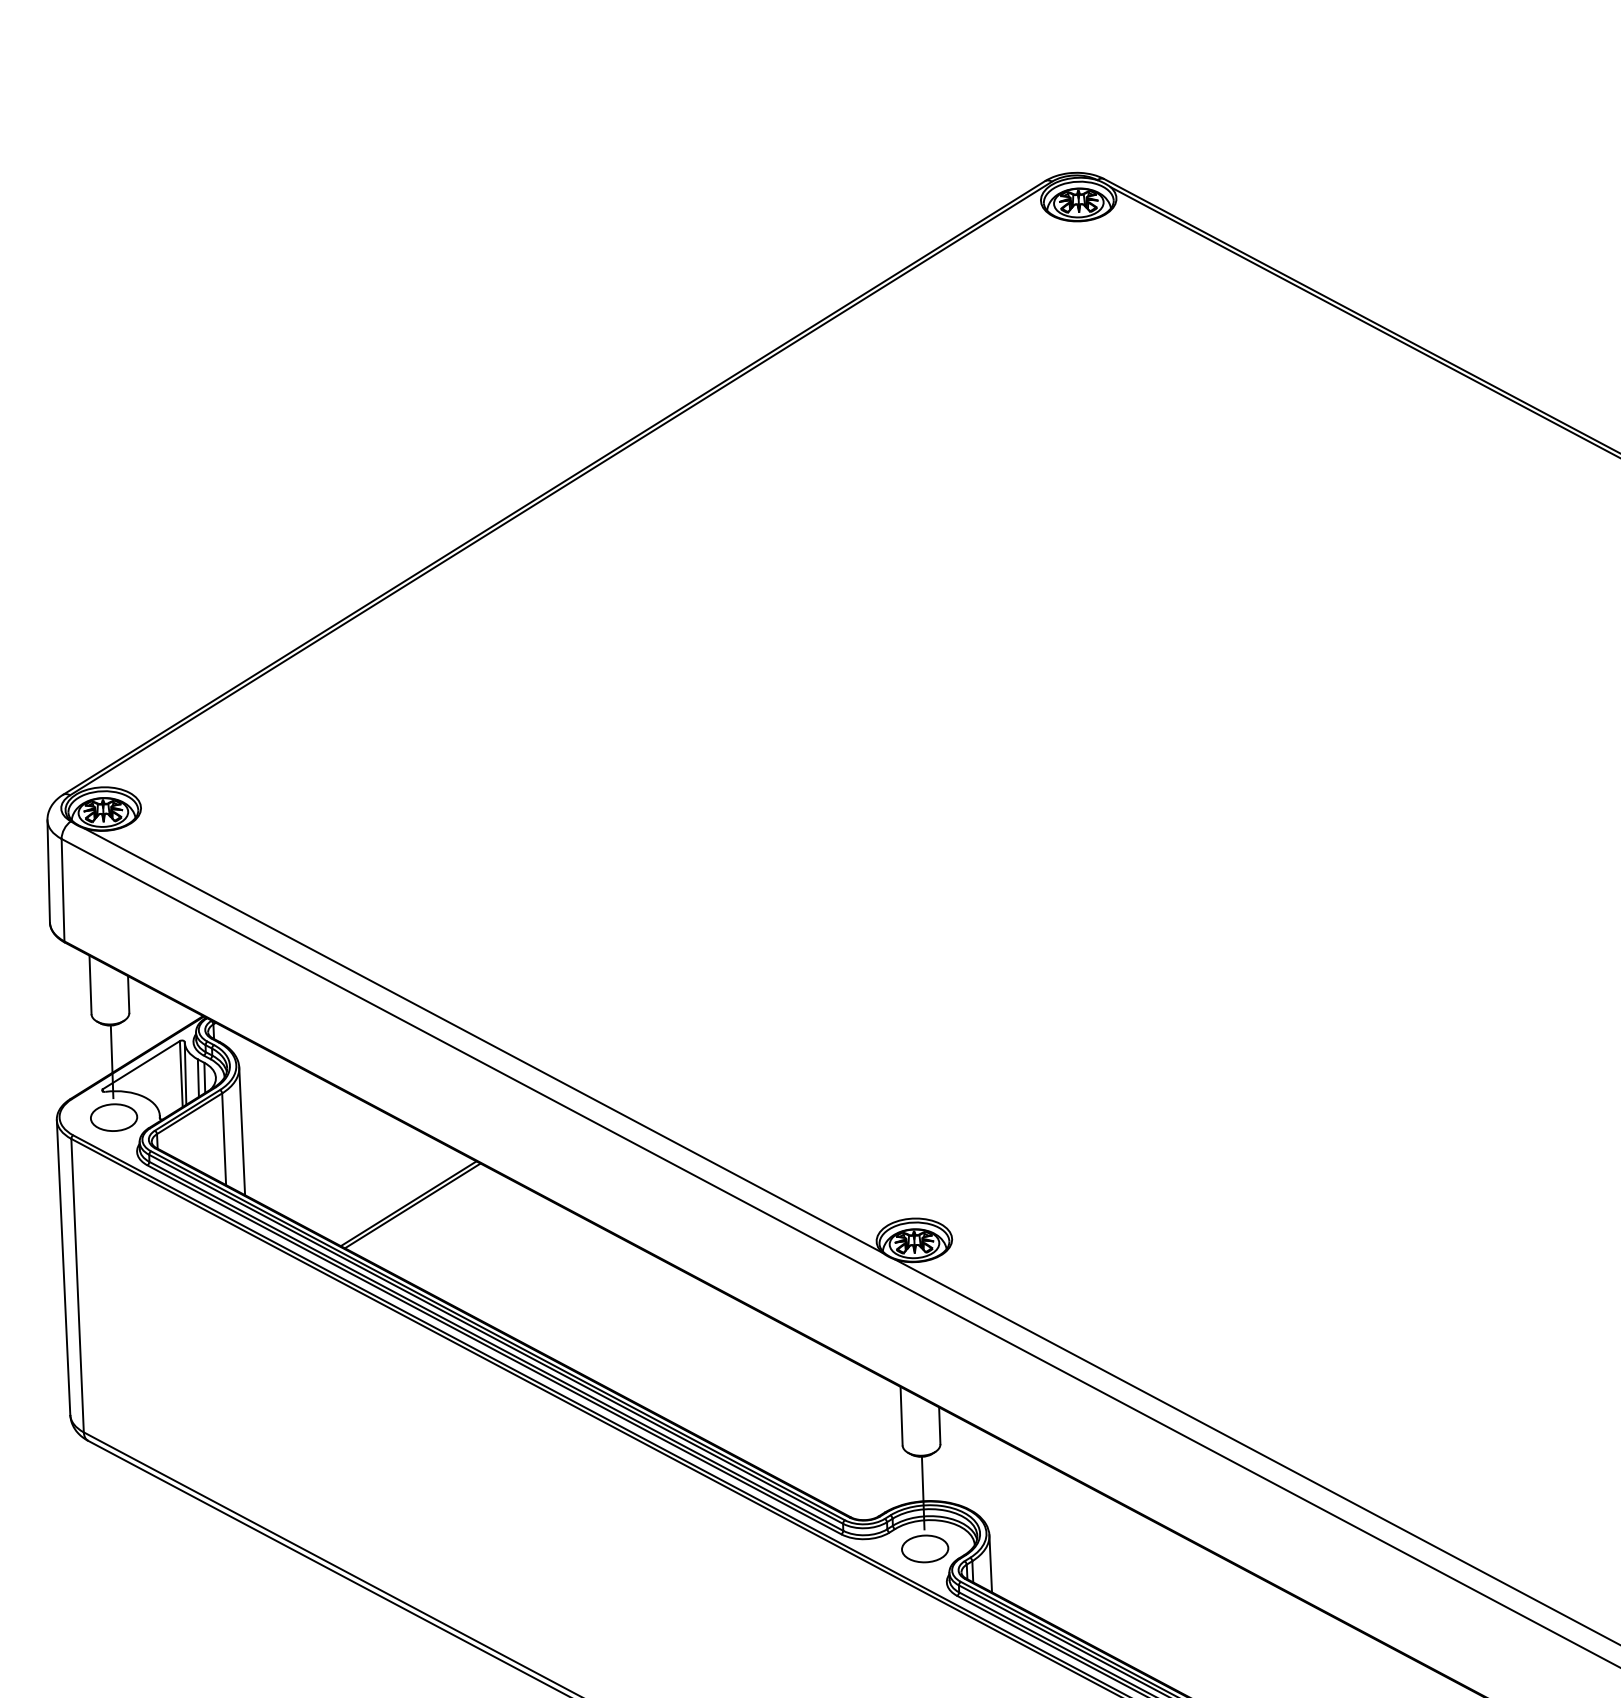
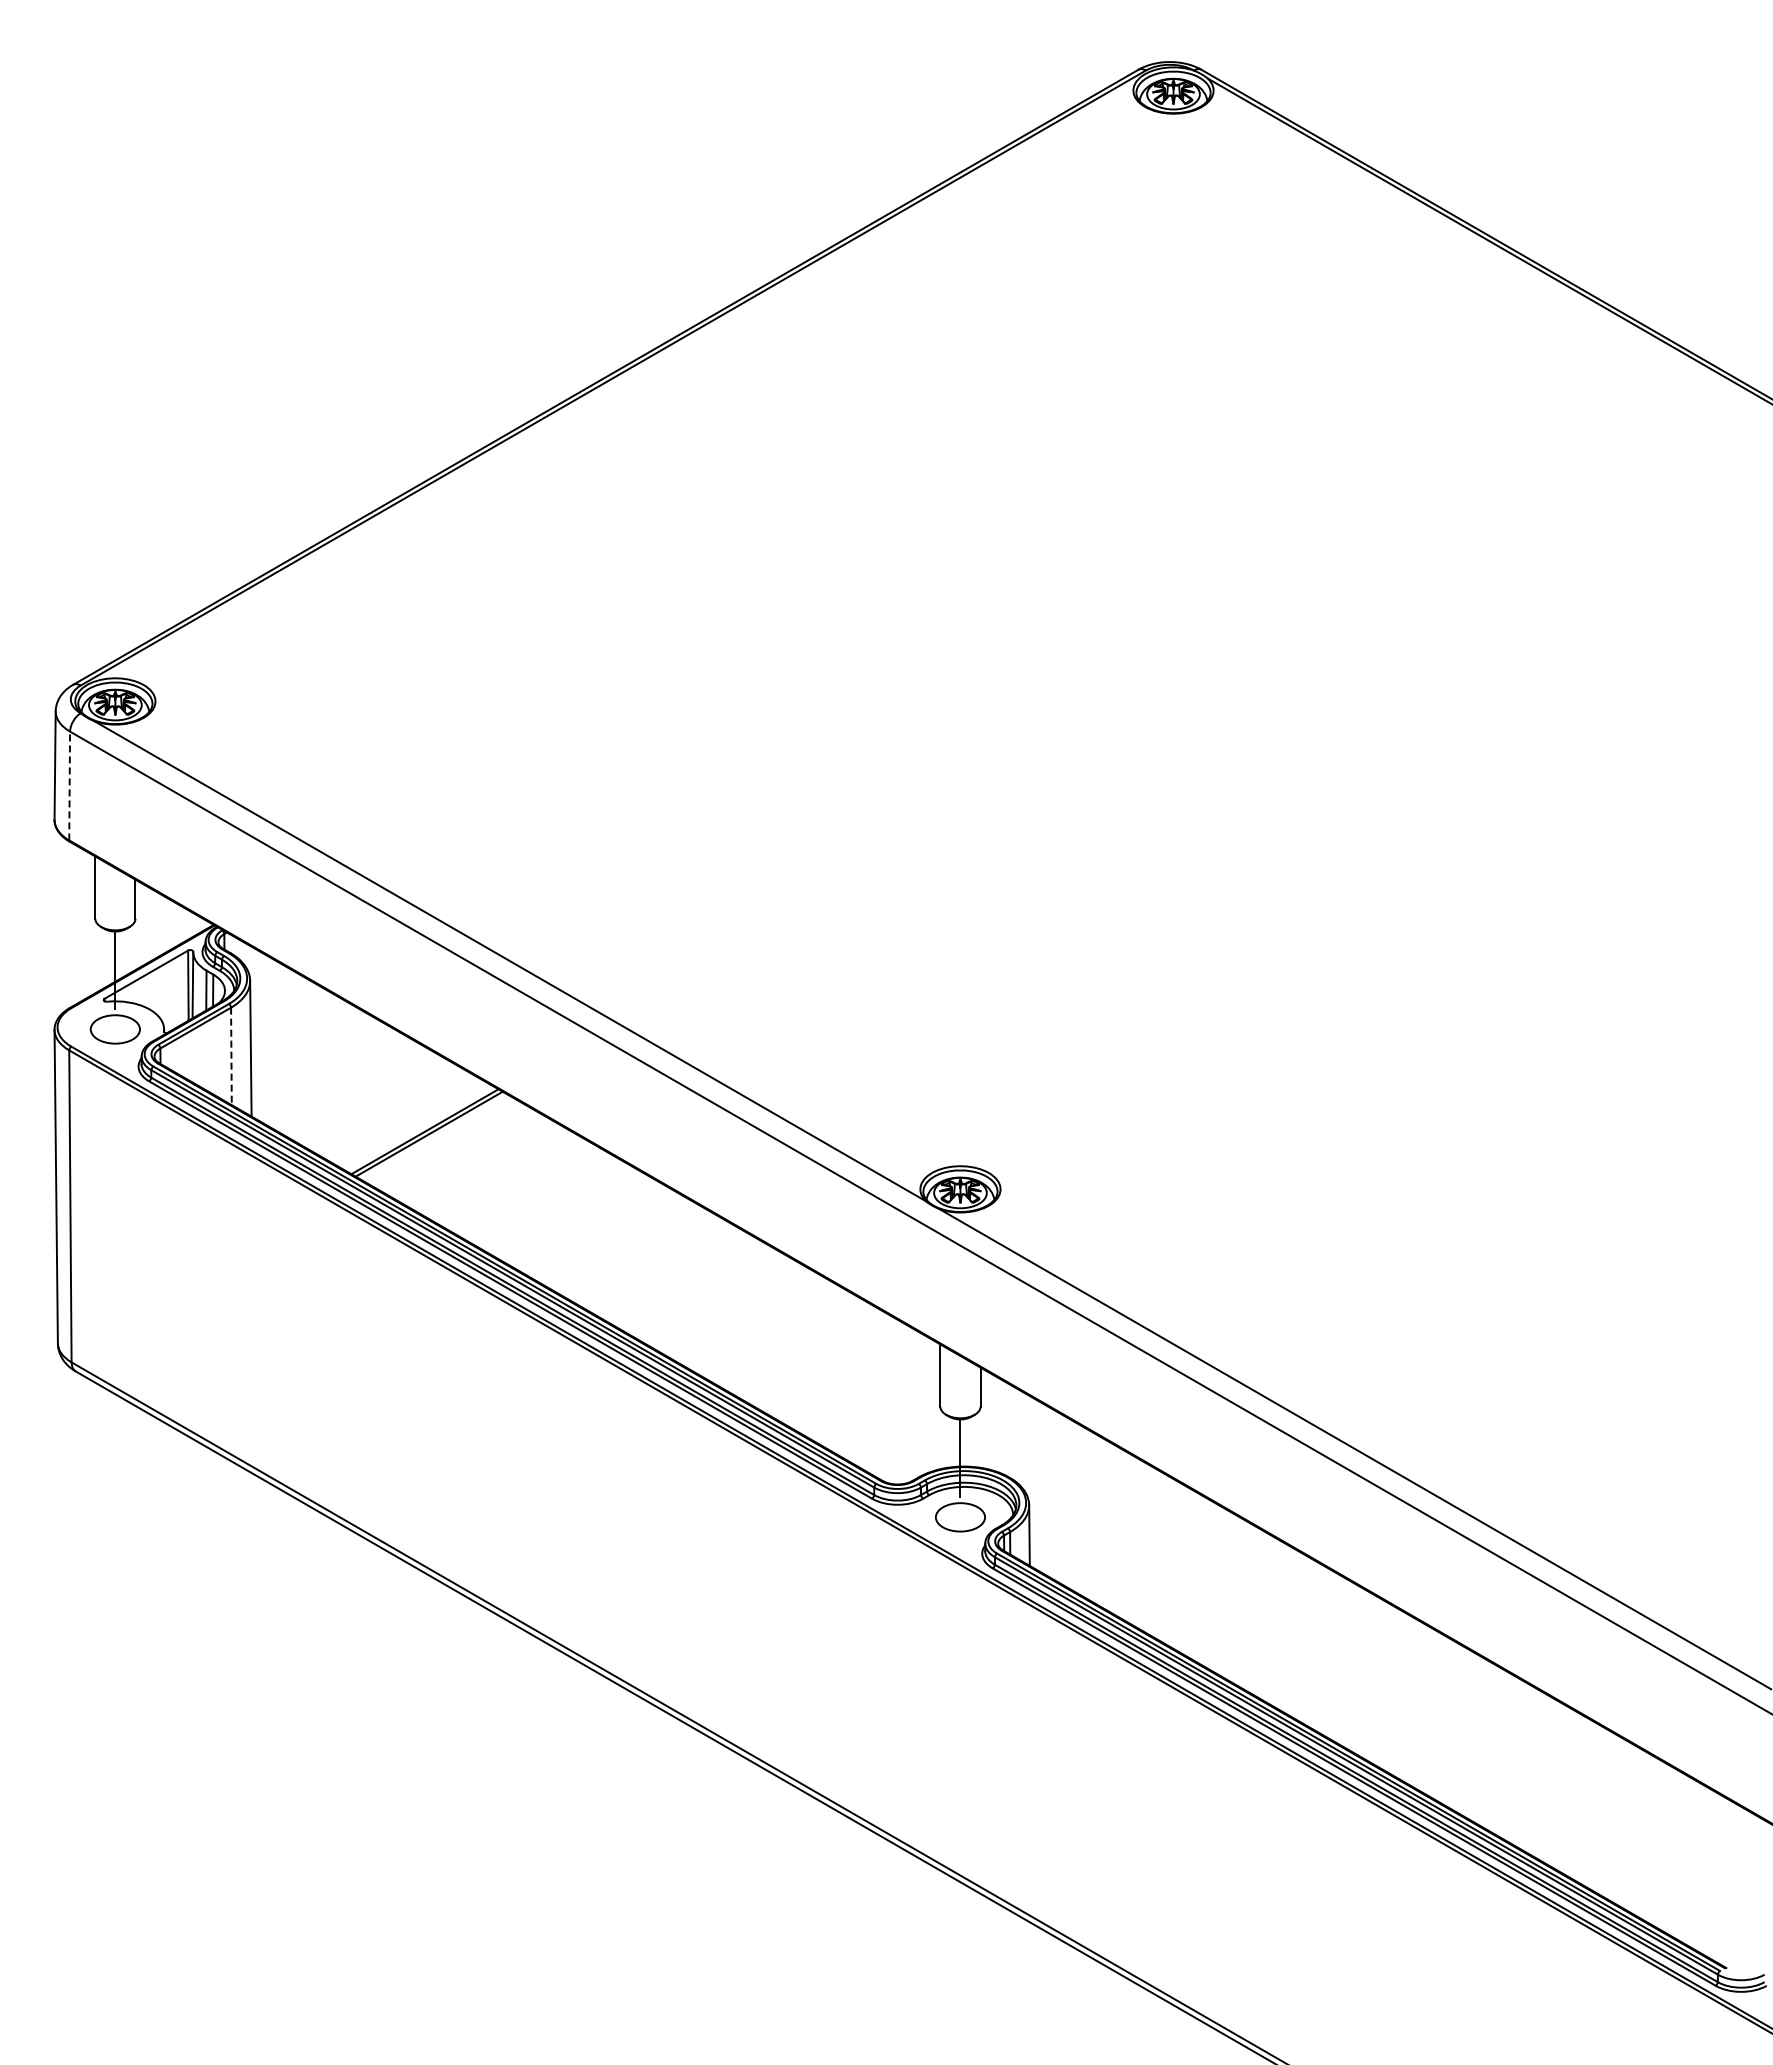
line: (62, 889) -> (69, 785), solid -> dashed
line: (224, 1139) -> (231, 1056), solid -> dashed

